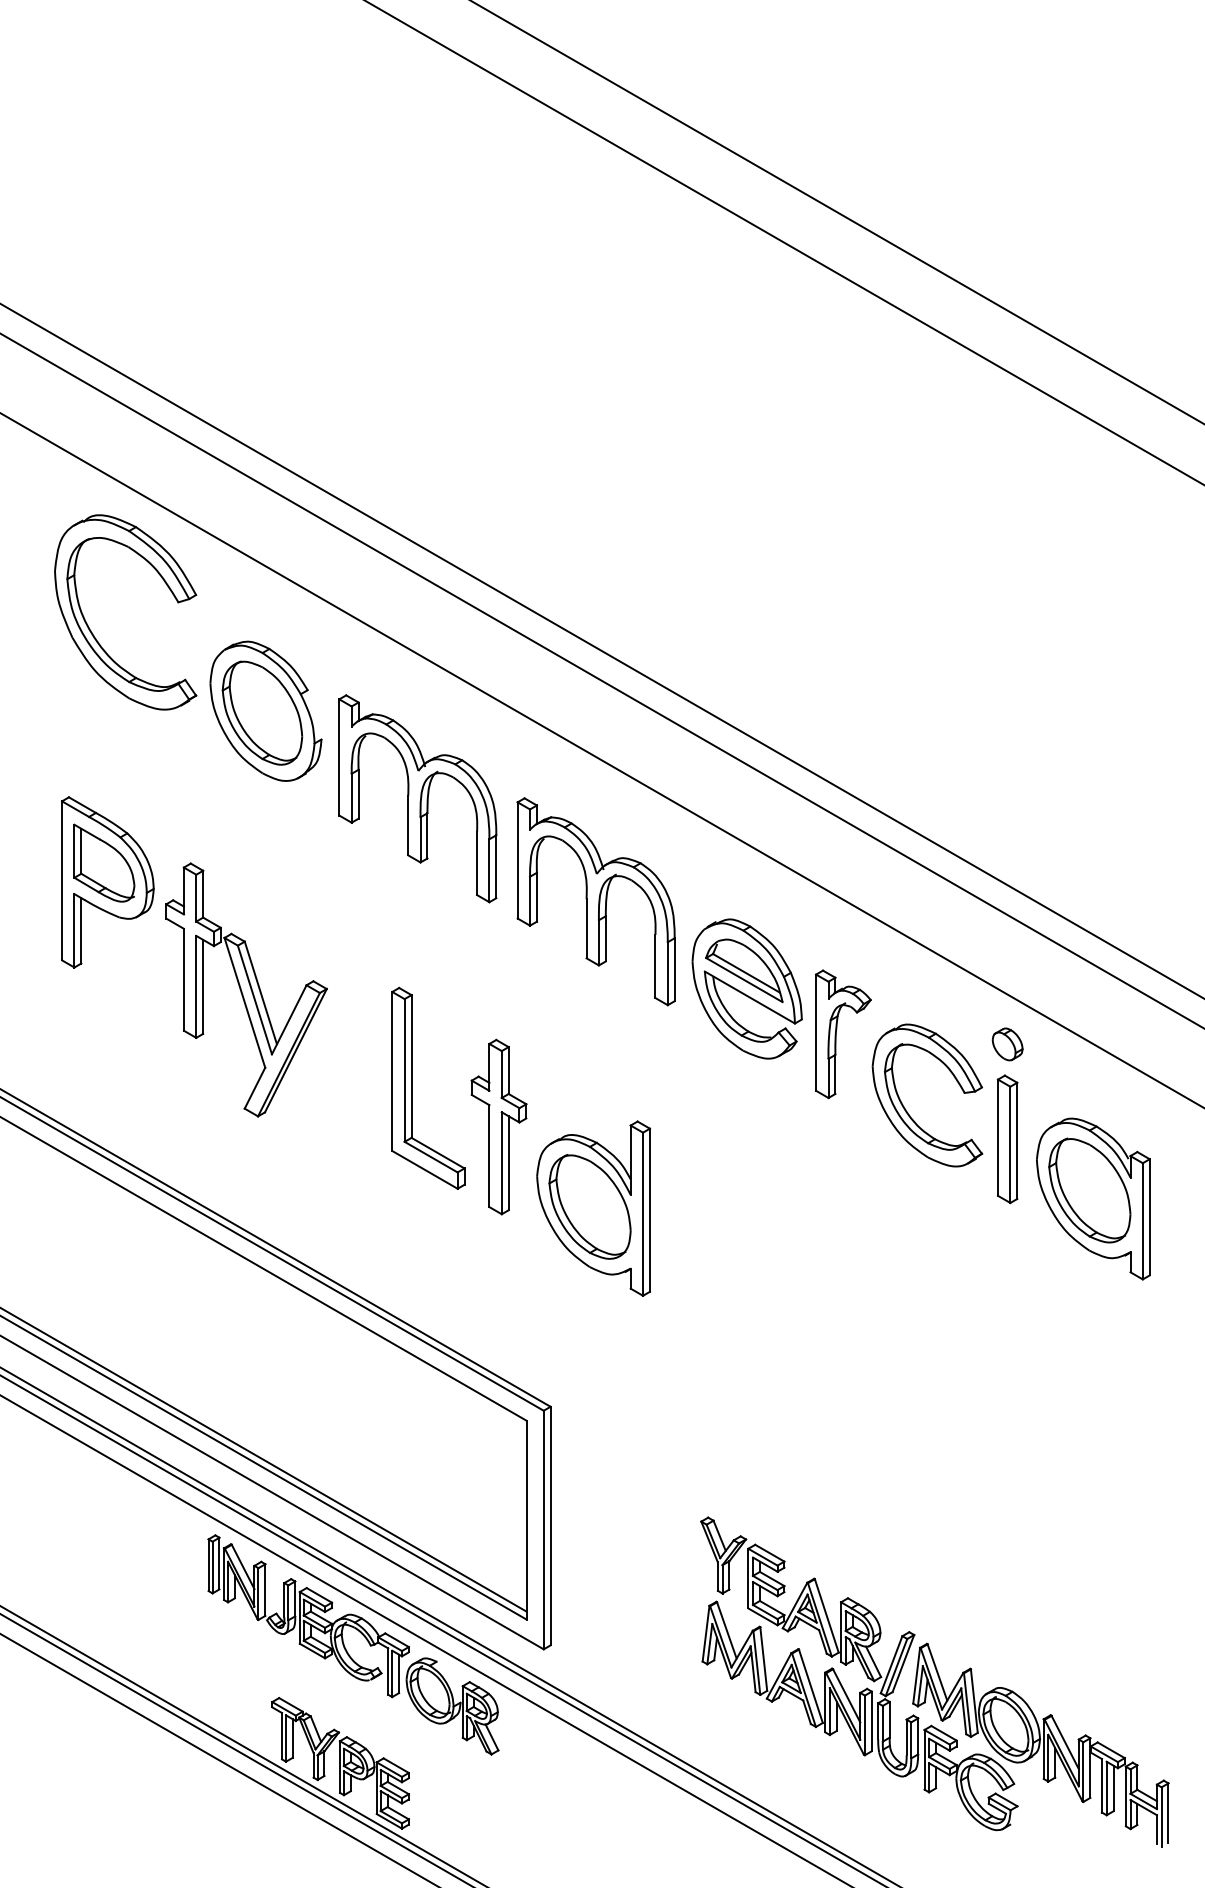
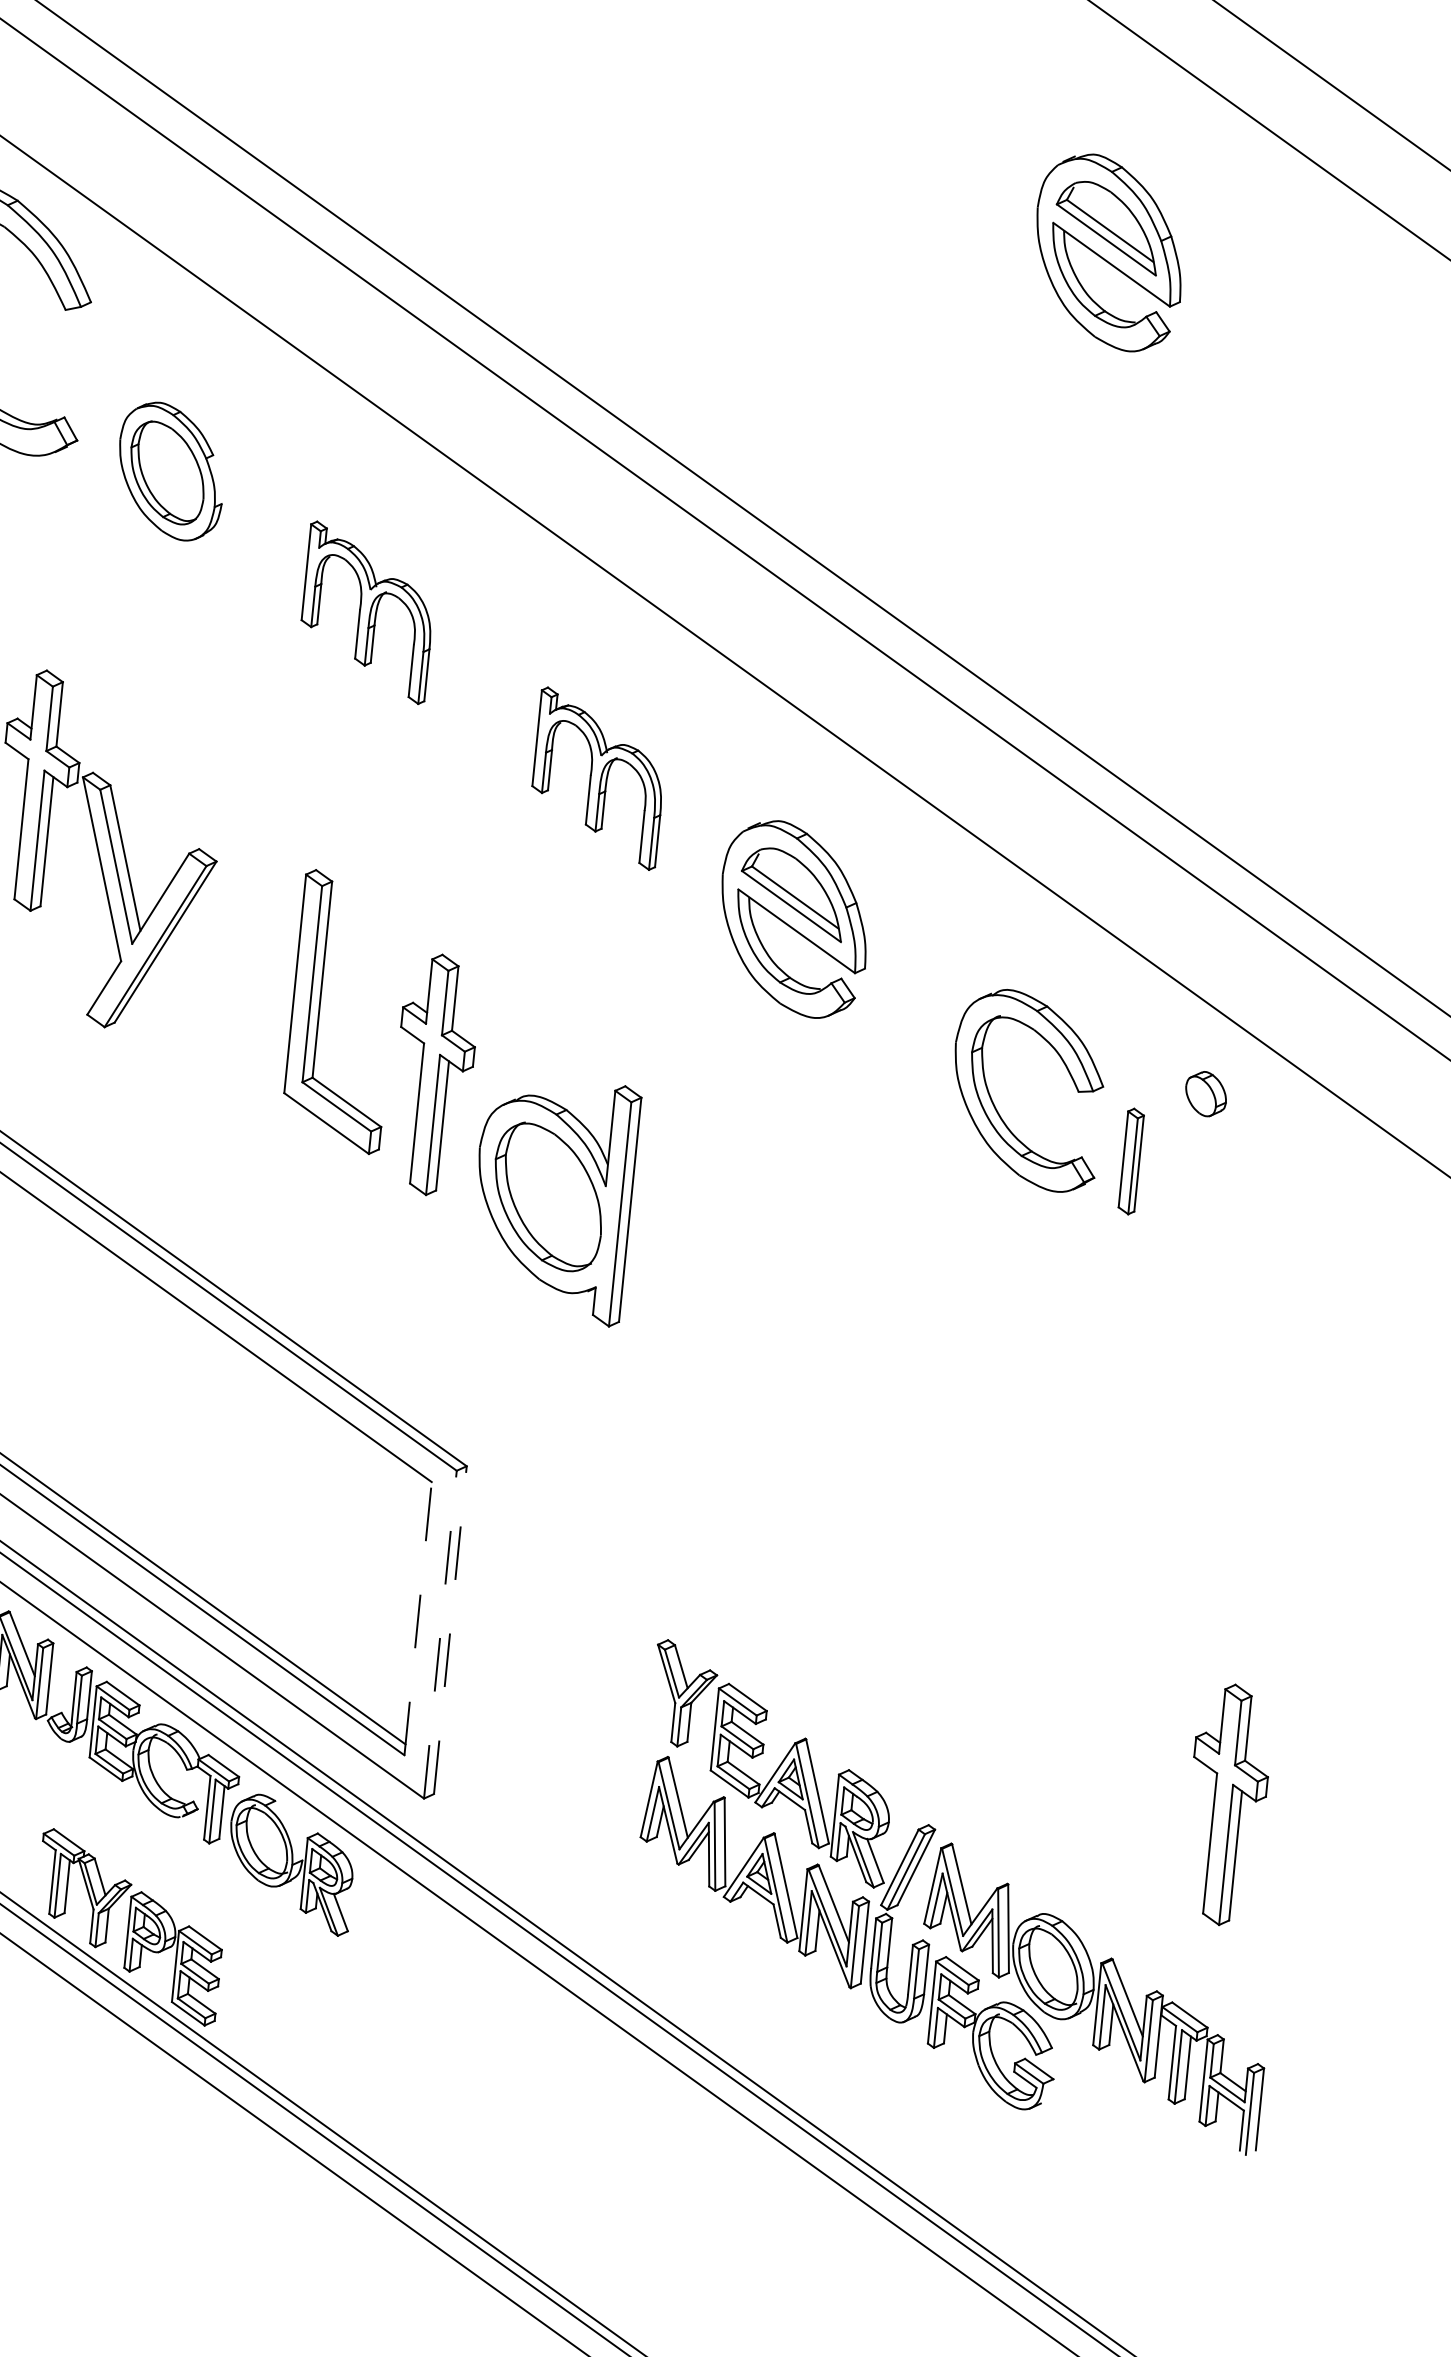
part: (925, 485) -> (1108, 251), added
part: (265, 710) -> (170, 470), size x0.7
part: (417, 798) -> (367, 612), size x0.6
part: (595, 901) -> (597, 778), size x0.6
part: (836, 1034) -> (910, 993), removed
part: (1007, 1044) -> (1205, 1094), moved
part: (1007, 1139) -> (1131, 1161), size x0.6
part: (1093, 1198) -> (1241, 1254), removed
line: (526, 1519) -> (418, 1617), solid -> dashed
line: (550, 1525) -> (450, 1629), solid -> dashed
line: (543, 1529) -> (440, 1633), solid -> dashed
part: (1122, 1595) -> (1226, 1803), added

